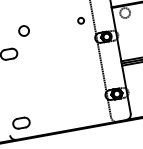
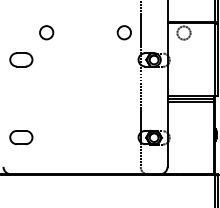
circle: (80, 20) -> (123, 32), size x1.67
part: (21, 123) -> (21, 137), moved

